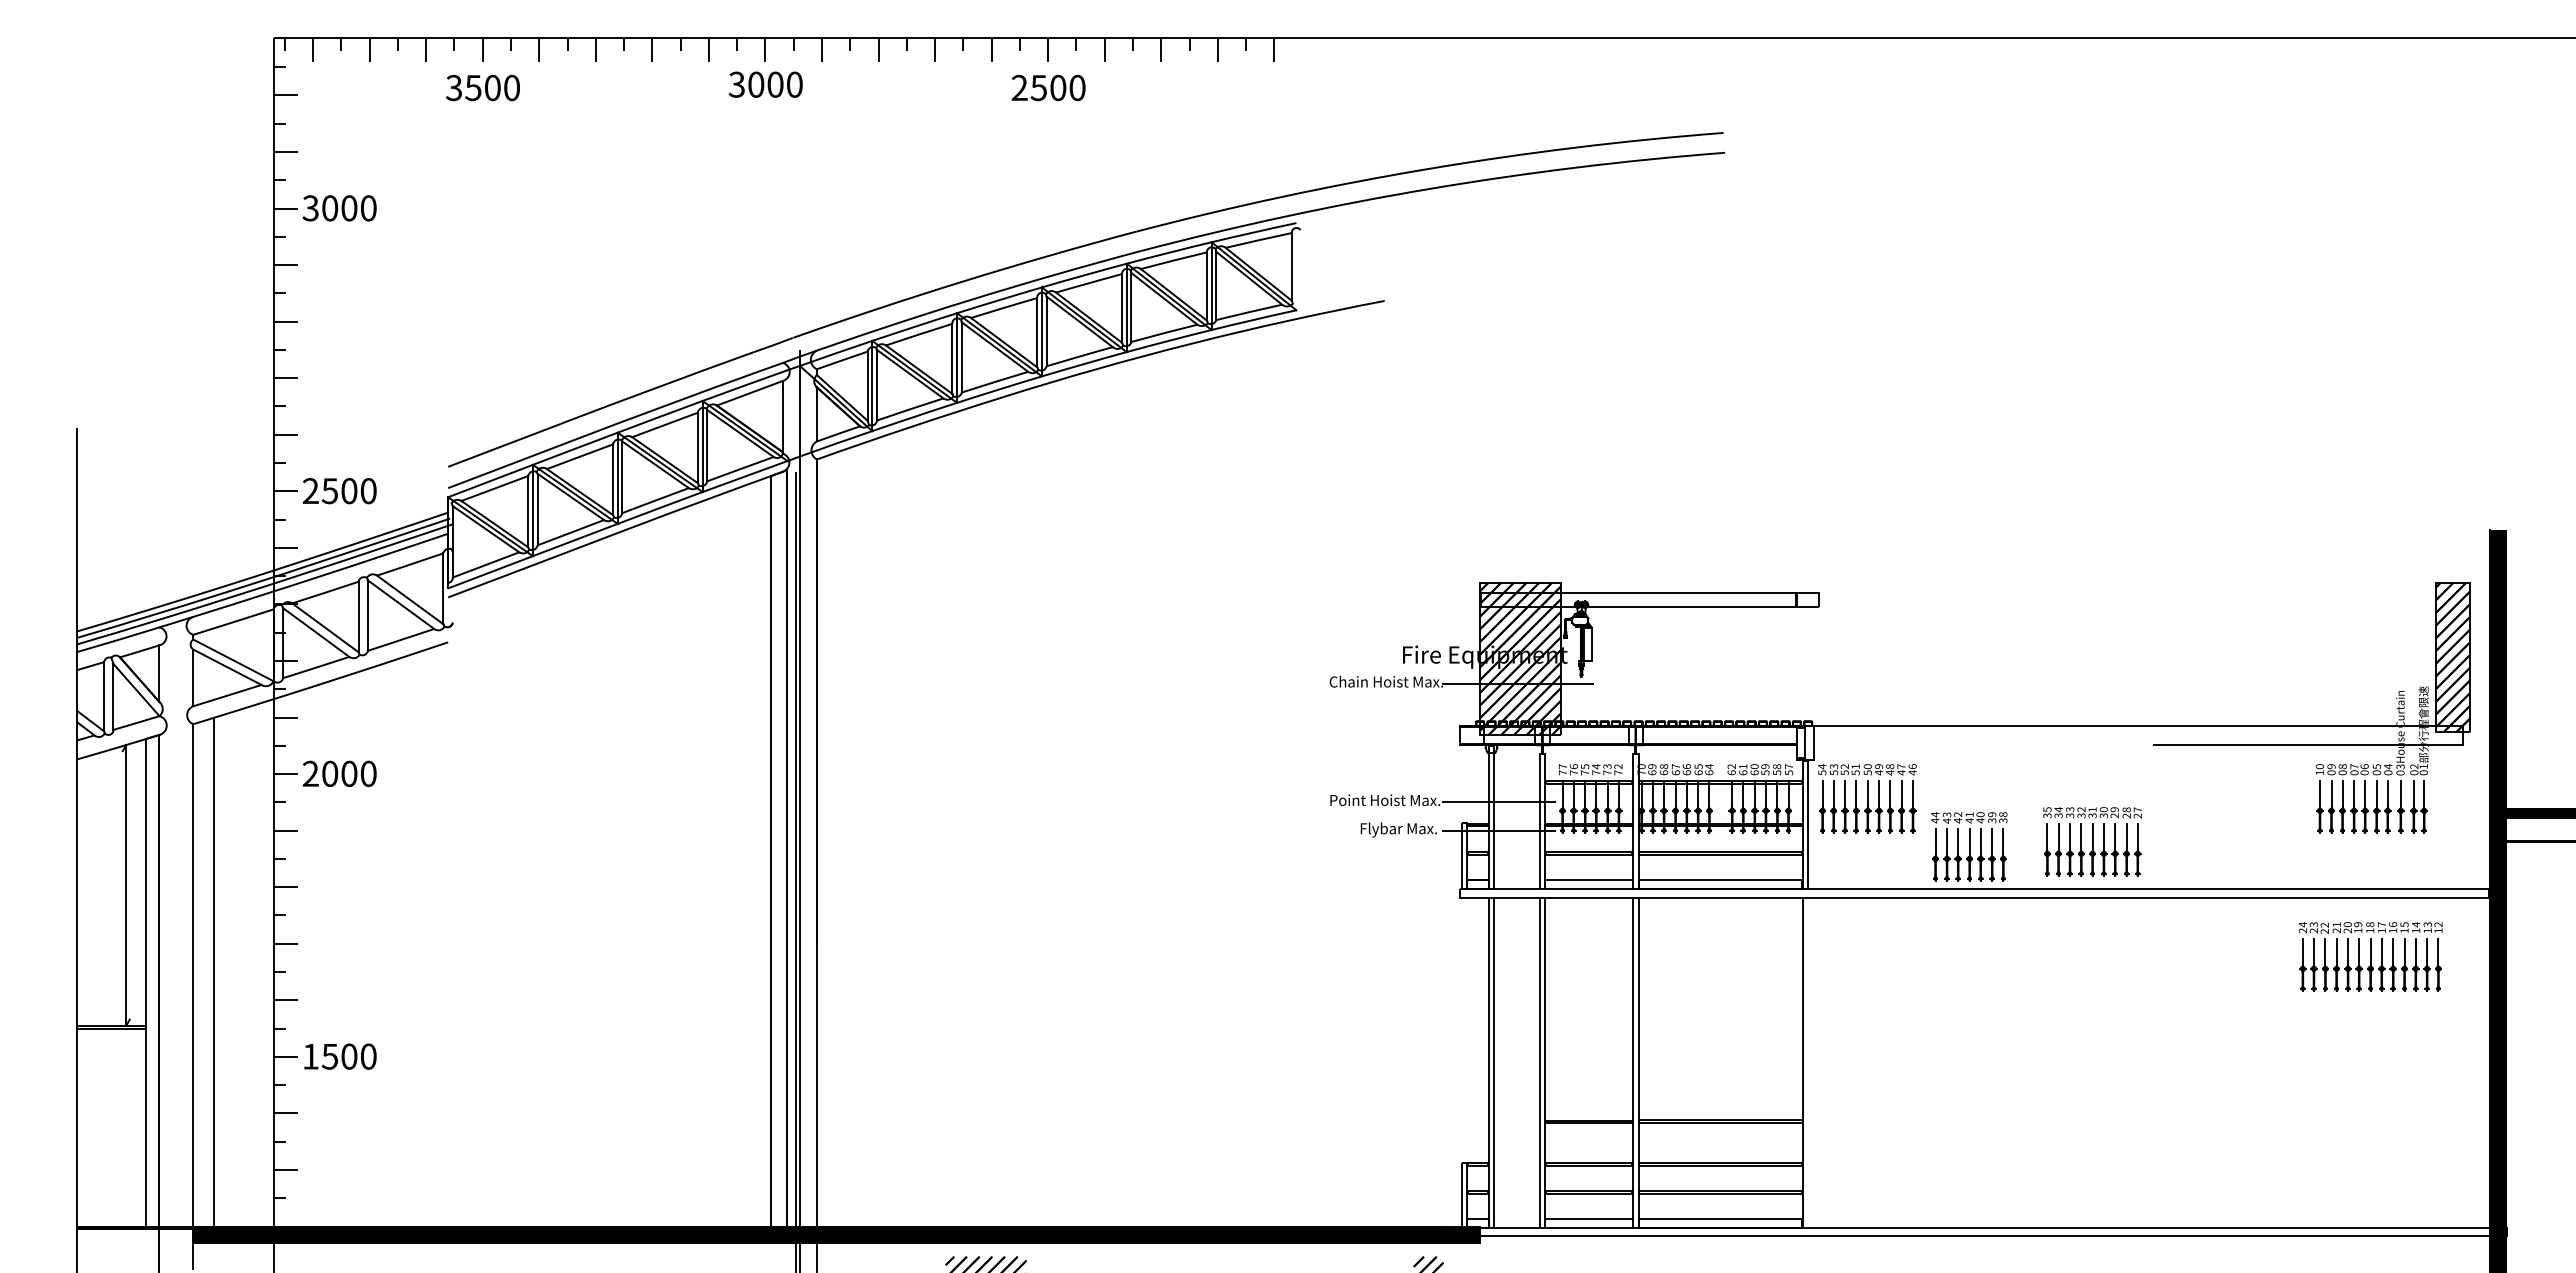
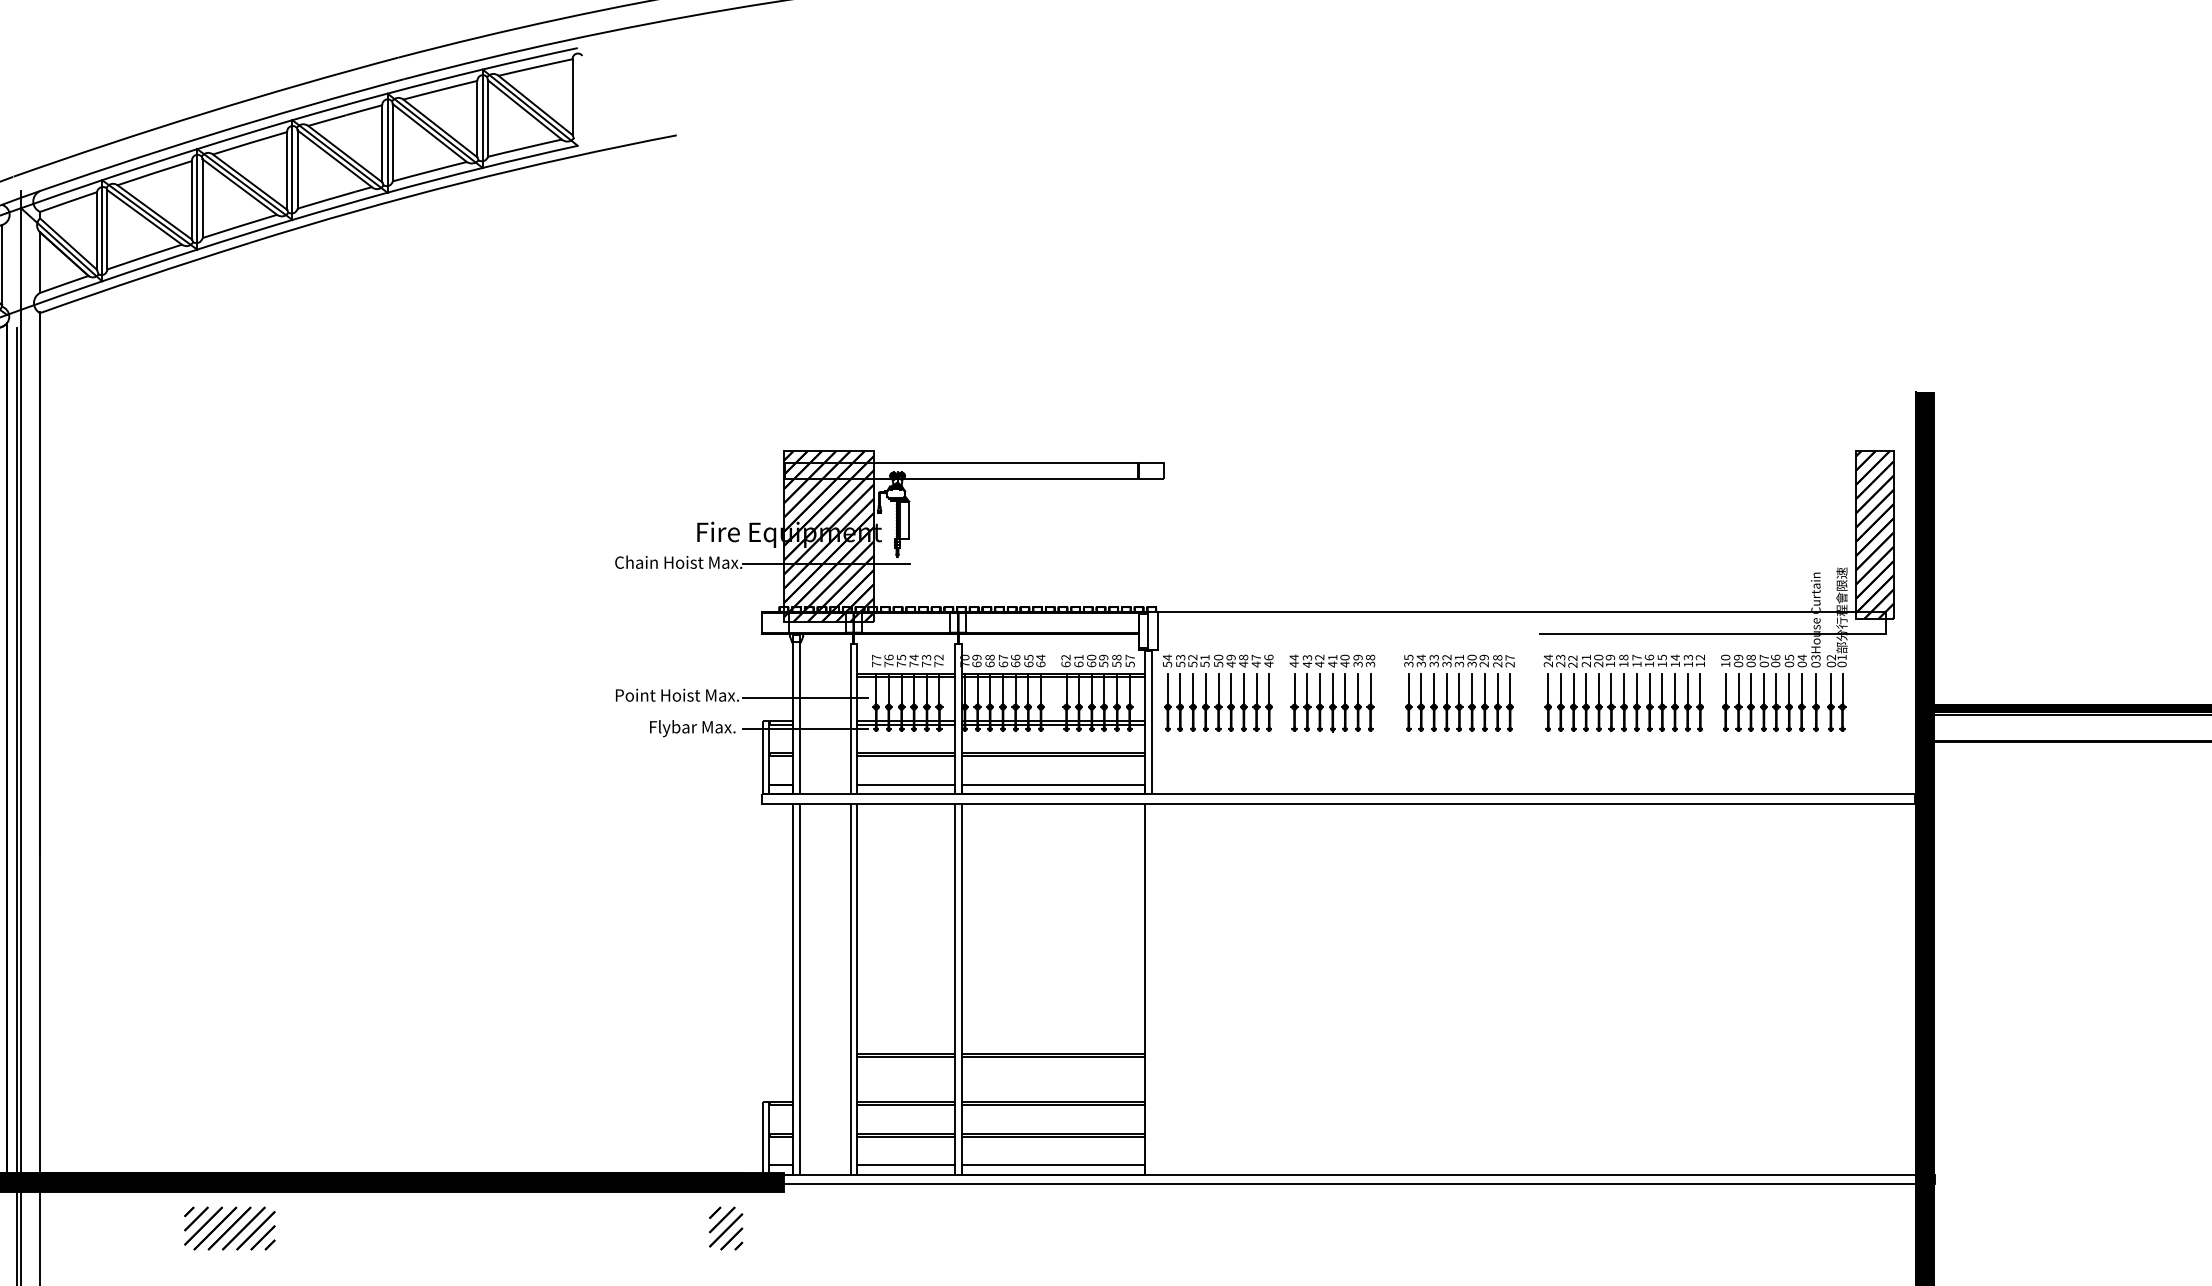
part: (2092, 841) -> (1459, 693), moved
part: (1969, 846) -> (1332, 693), moved
part: (2370, 956) -> (1624, 693), moved

